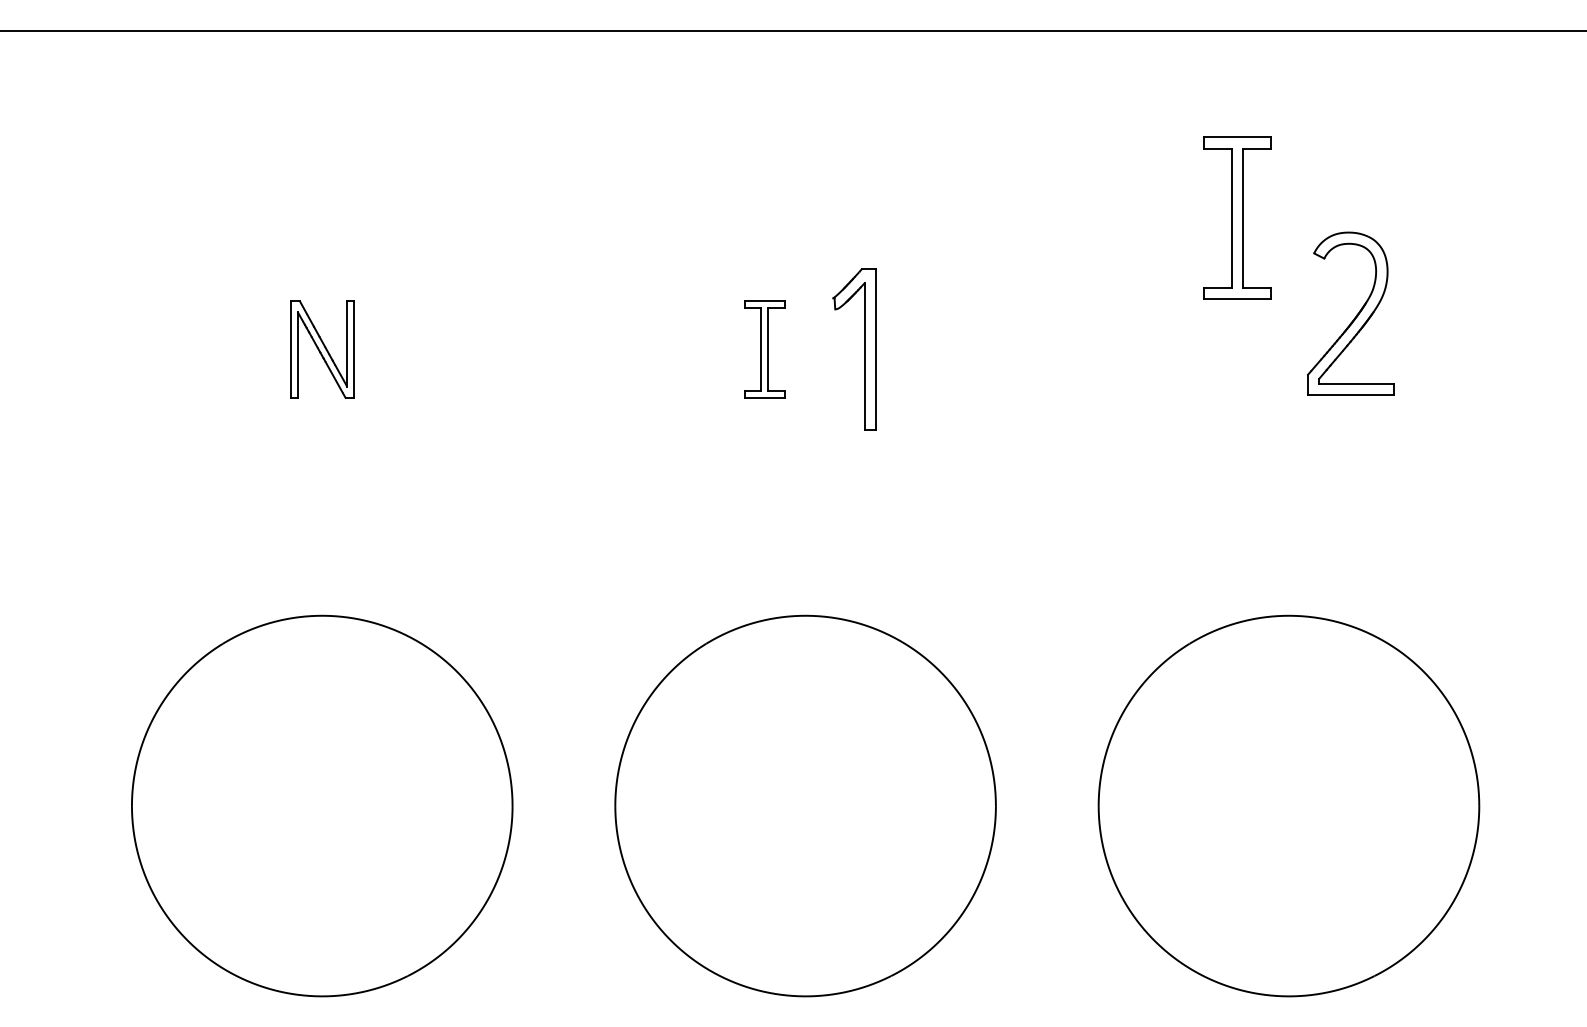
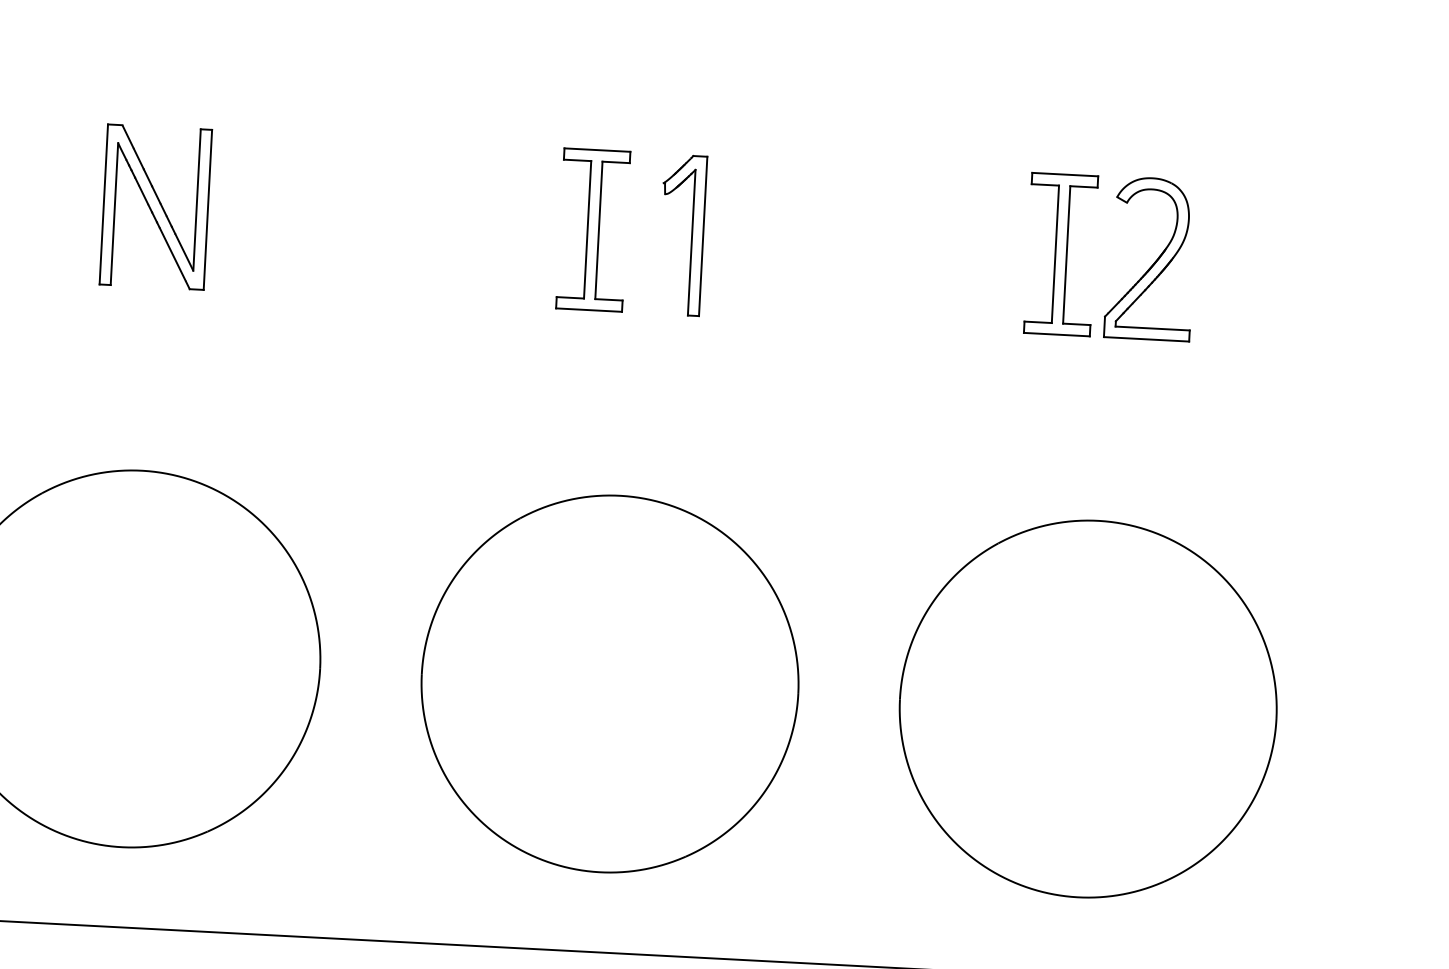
part: (1237, 217) -> (1061, 253), moved
part: (1350, 313) -> (1150, 258), moved
part: (764, 348) -> (593, 229), size x1.67
part: (322, 349) -> (155, 207), size x1.67

